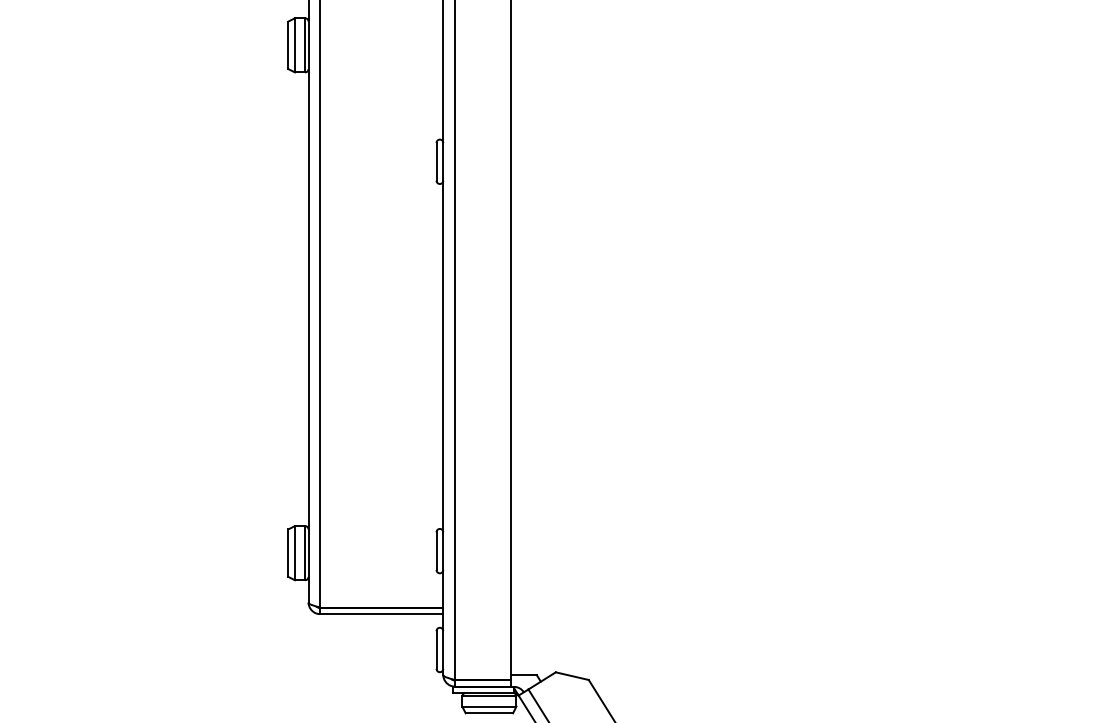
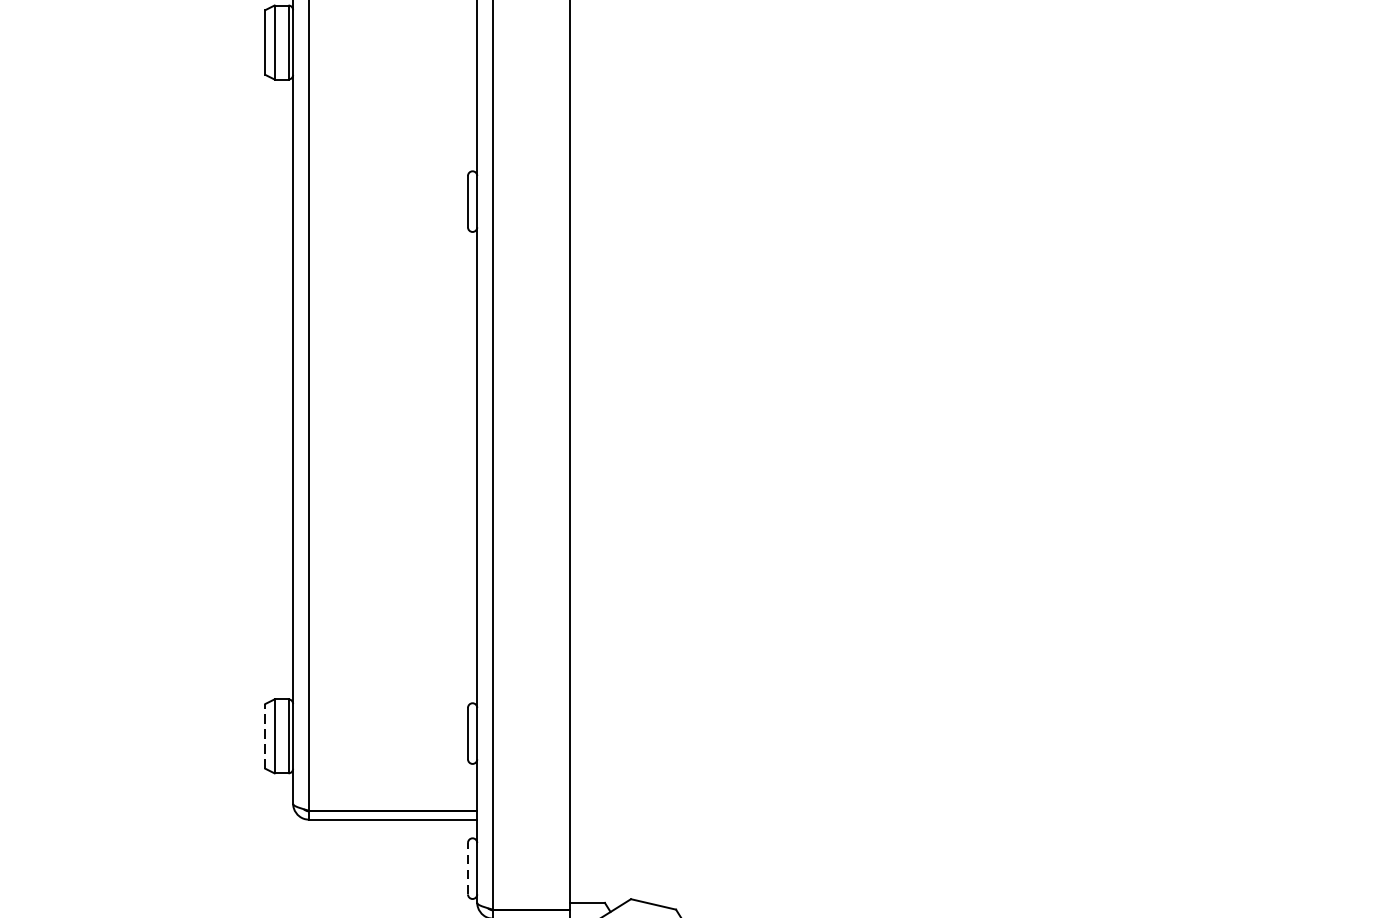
line: (288, 553) -> (265, 736), solid -> dashed
line: (436, 649) -> (467, 867), solid -> dashed

